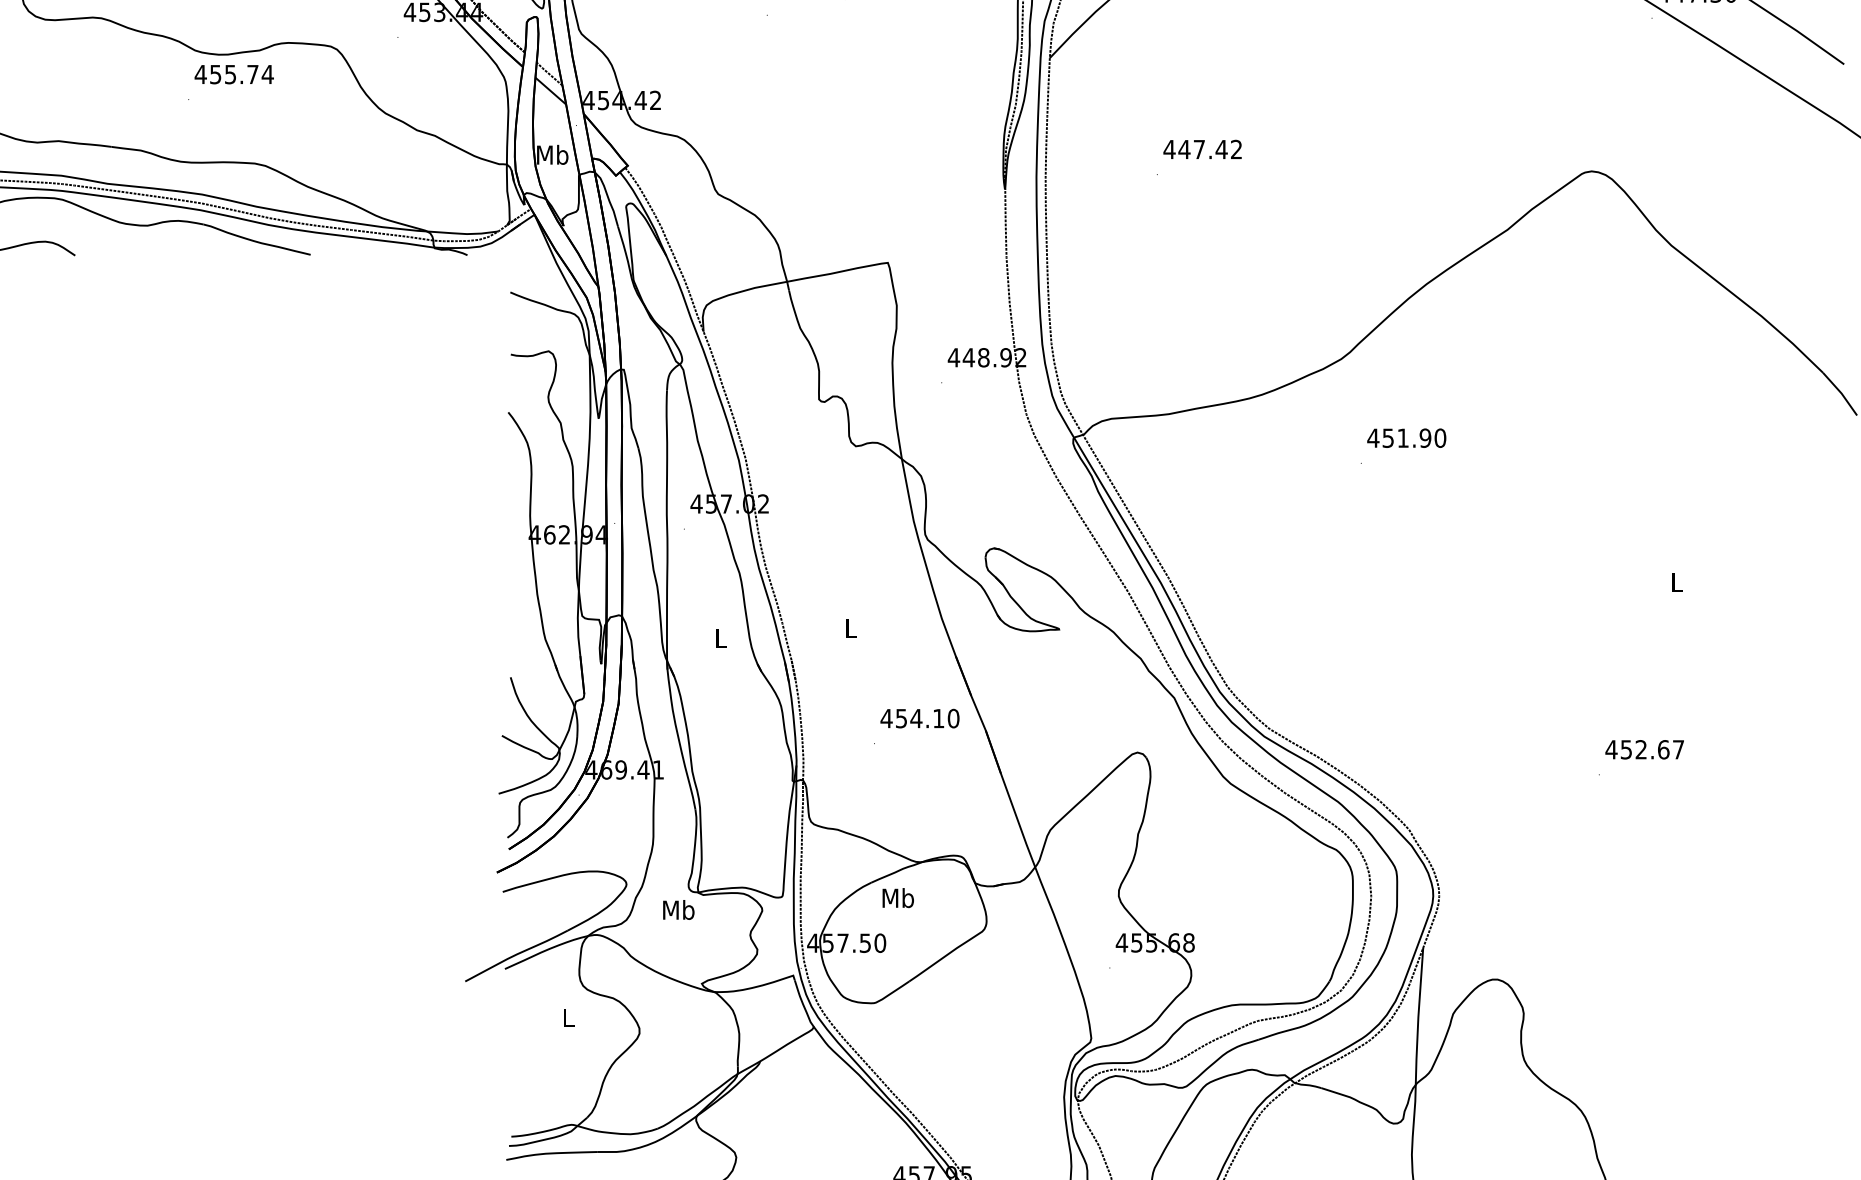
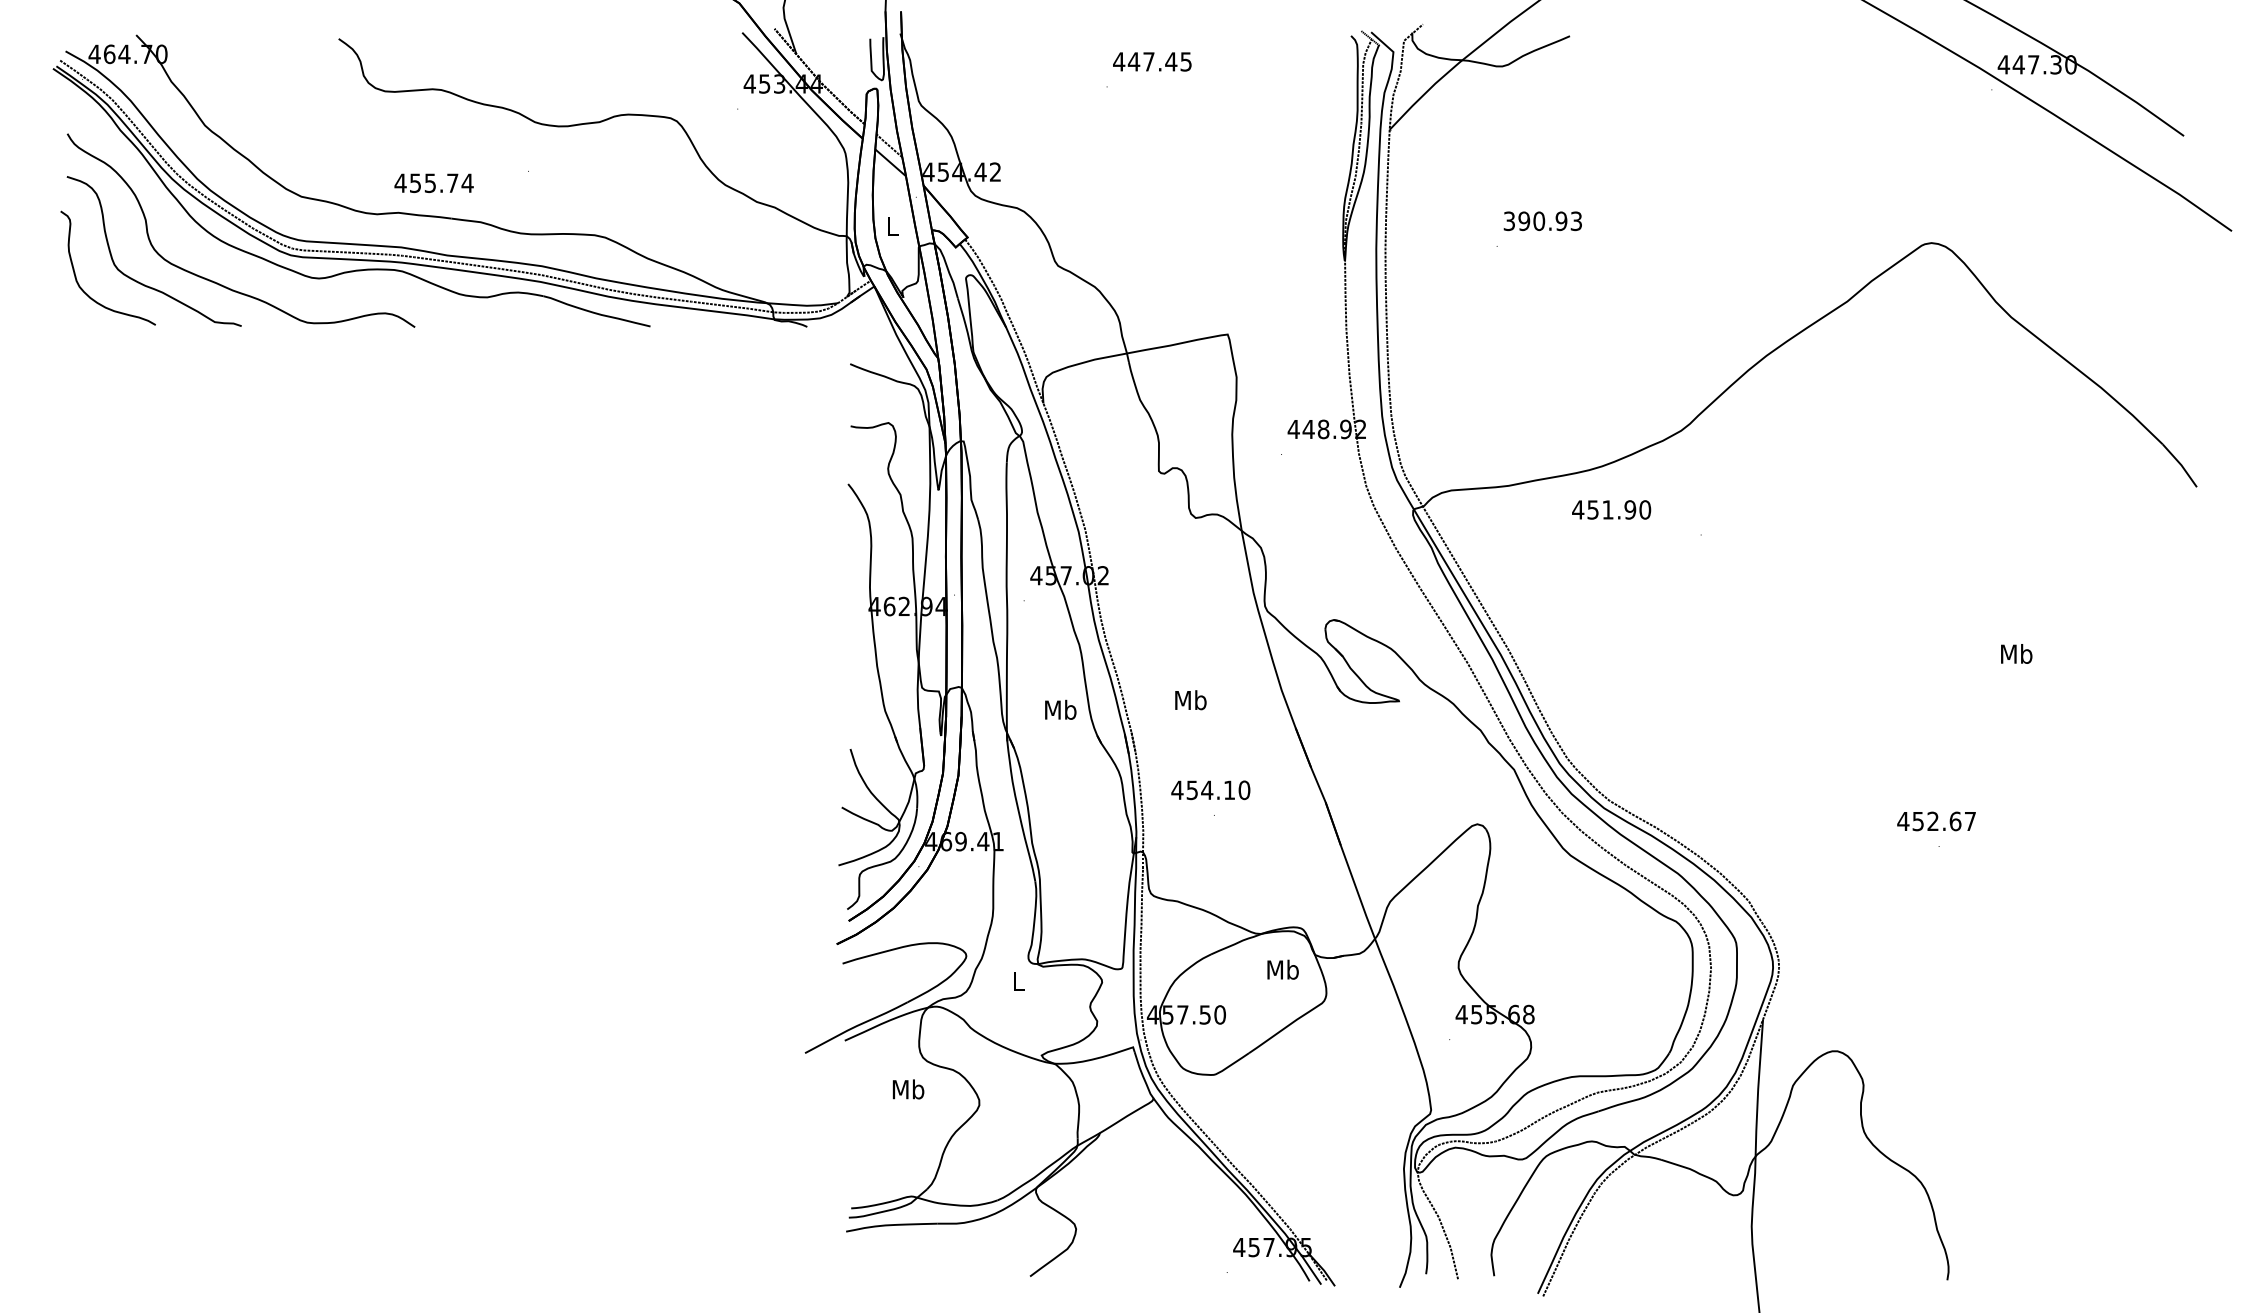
text: (233, 73) -> (433, 182), moved
text: (1202, 149) -> (1542, 221), 447.42 -> 390.93
text: (552, 154) -> (892, 226), Mb -> L
text: (1406, 437) -> (1611, 509), moved
text: (1676, 581) -> (2016, 653), L -> Mb
text: (850, 628) -> (1190, 700), L -> Mb
text: (720, 637) -> (1060, 709), L -> Mb
text: (919, 718) -> (1210, 790), moved
text: (1644, 749) -> (1936, 821), moved
text: (897, 897) -> (1282, 969), moved
text: (678, 909) -> (1018, 981), Mb -> L
text: (568, 1017) -> (908, 1089), L -> Mb

